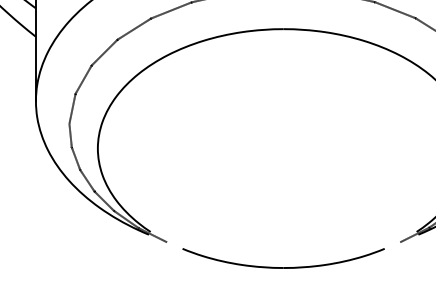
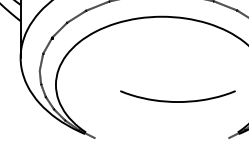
part: (282, 258) -> (177, 96), moved

